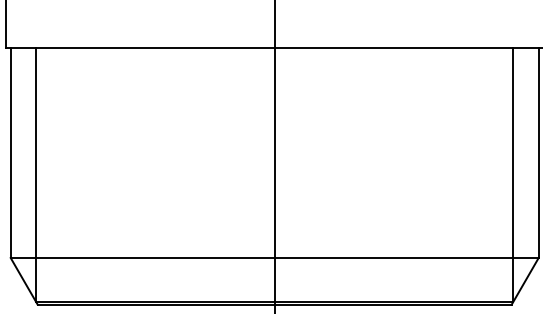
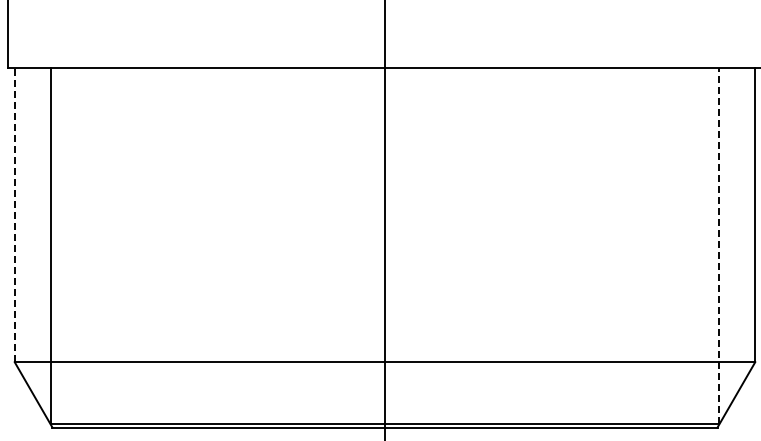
line: (10, 152) -> (14, 214), solid -> dashed
line: (513, 174) -> (719, 245), solid -> dashed

